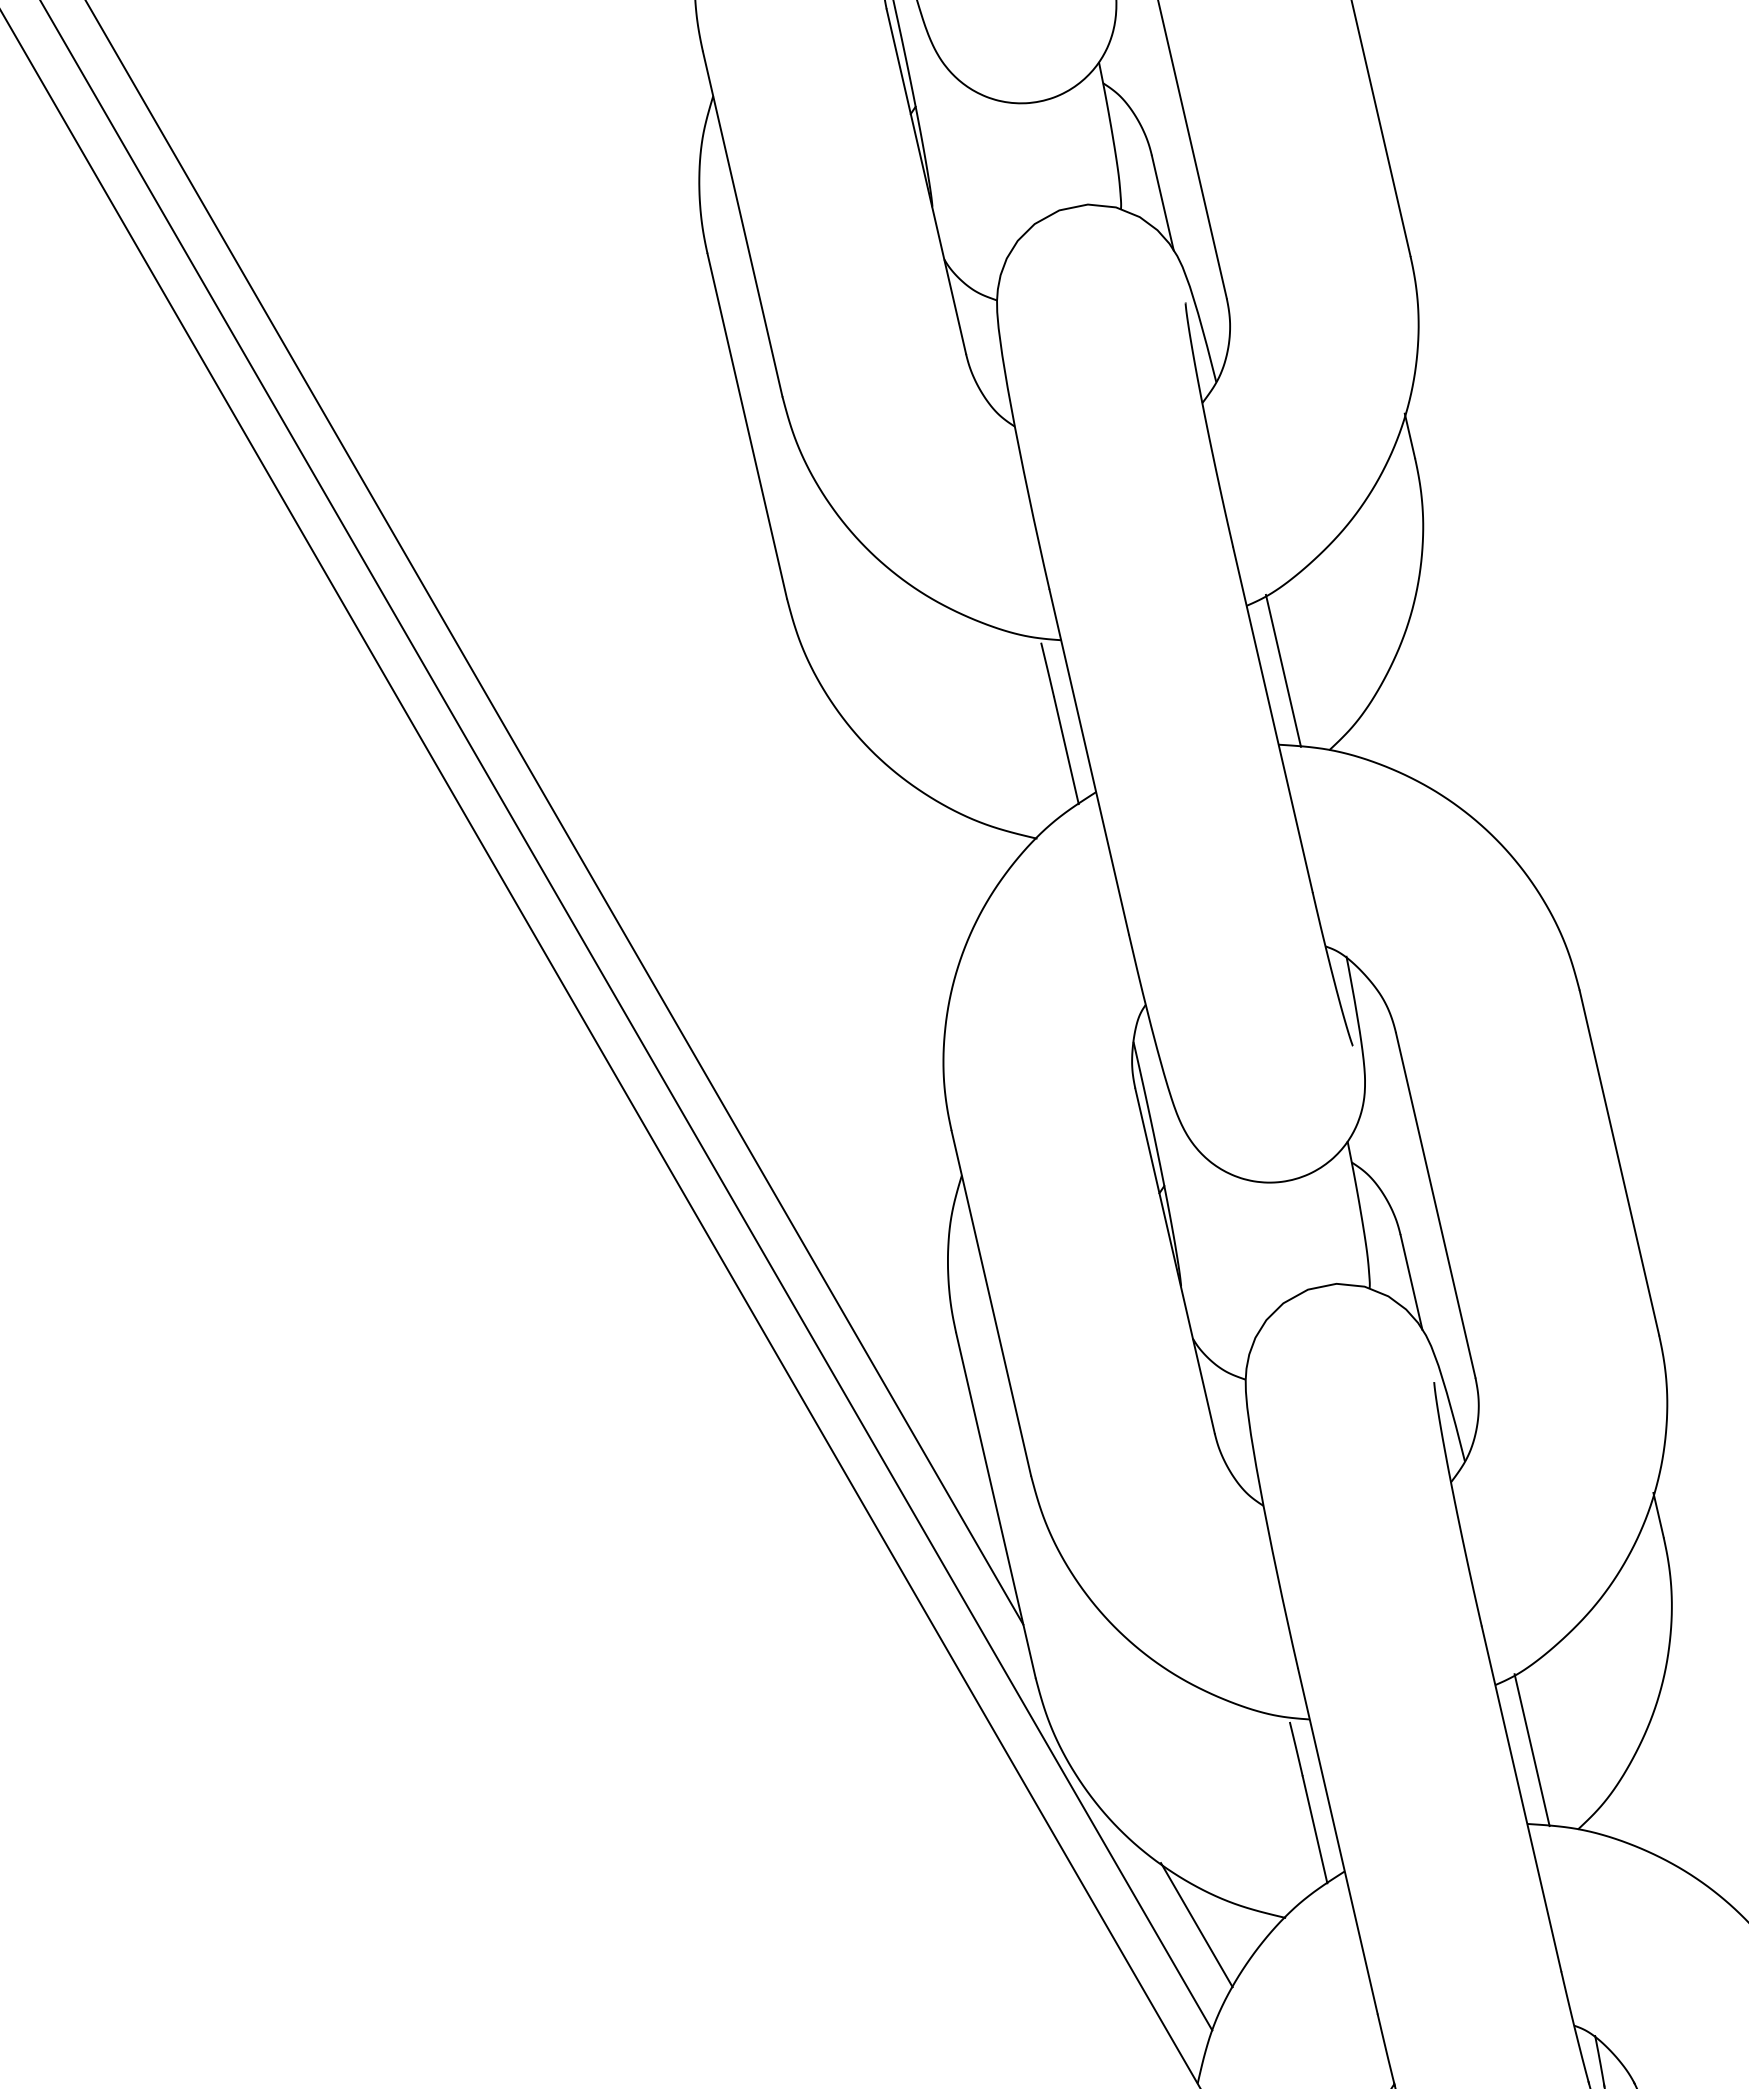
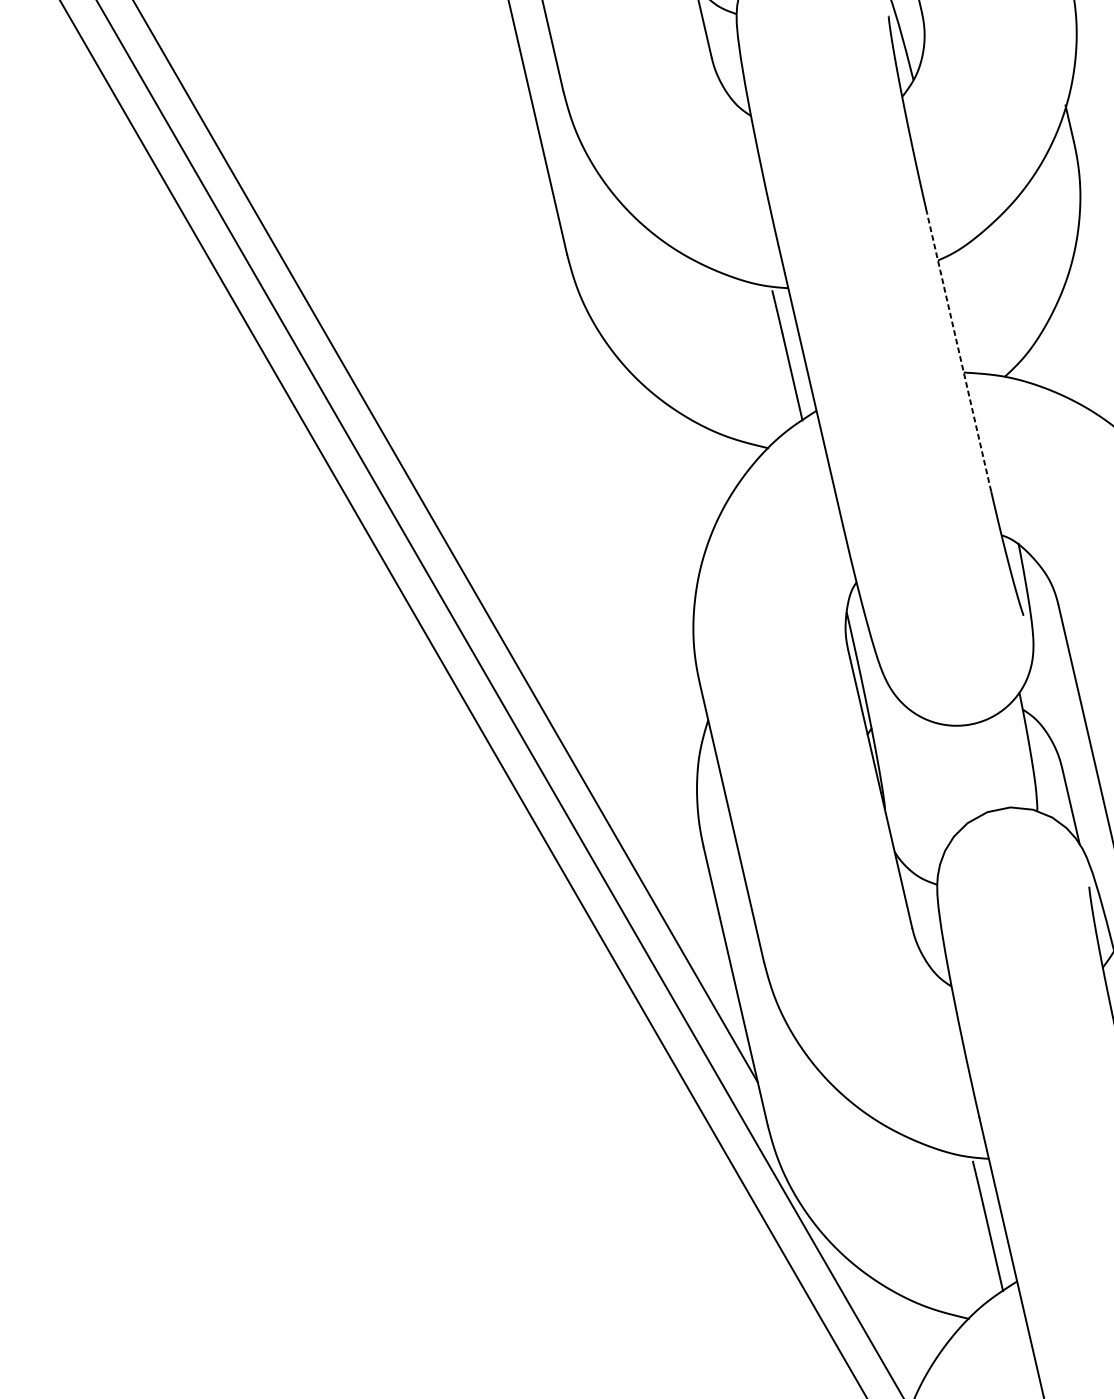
line: (1282, 670) -> (966, 312), removed
line: (1272, 719) -> (958, 352), solid -> dashed
line: (1196, 1925) -> (897, 1325), removed

